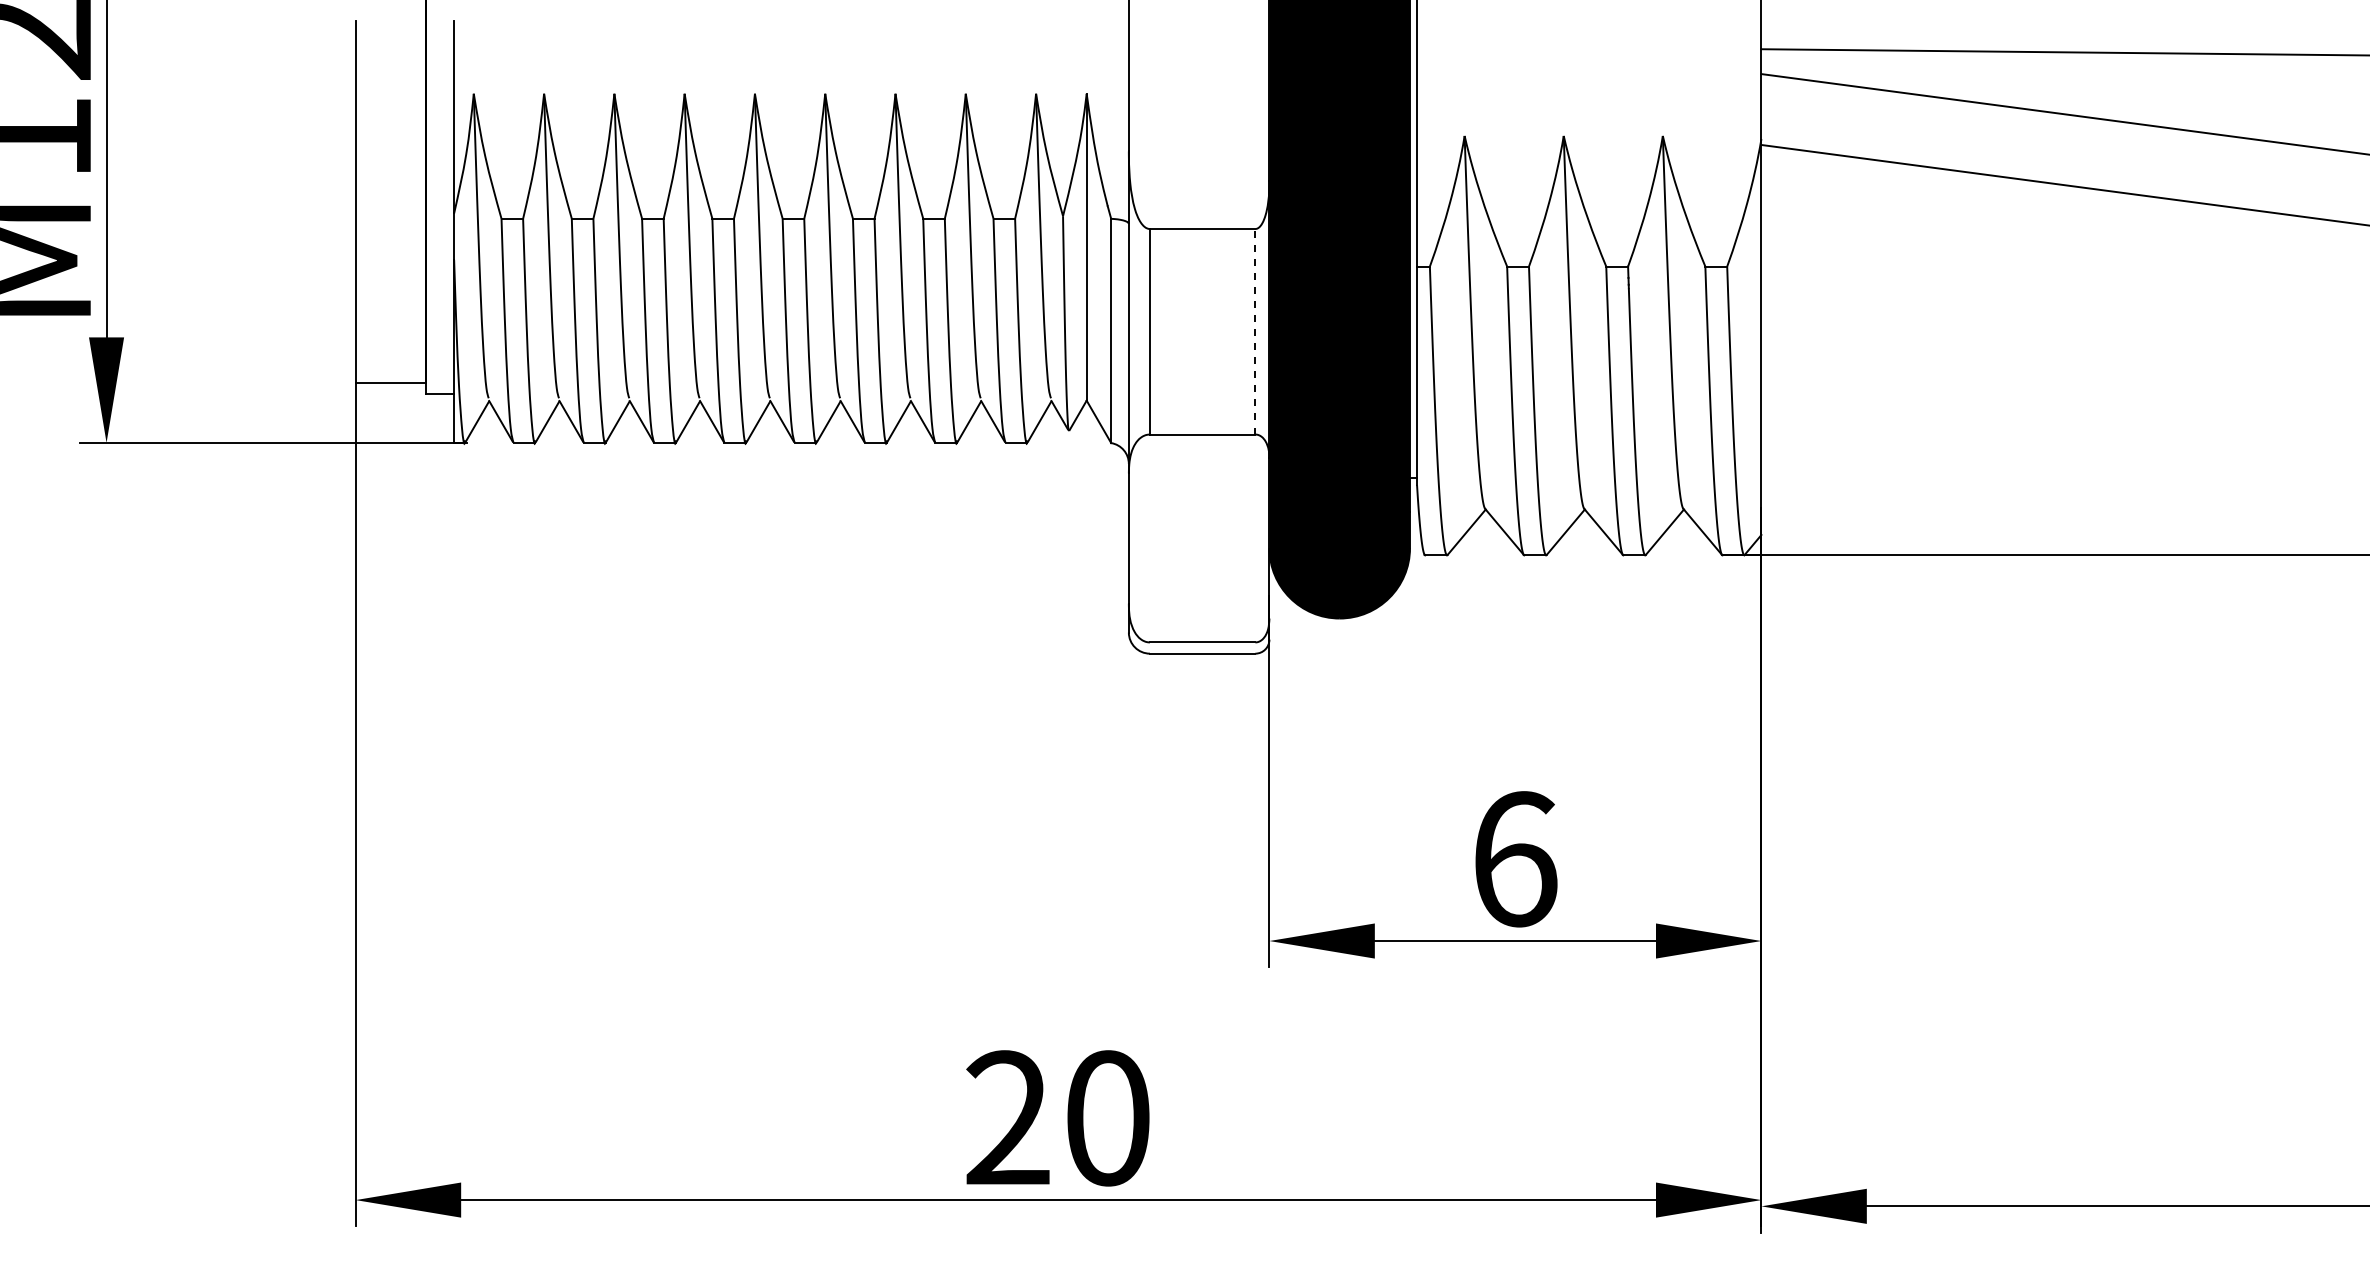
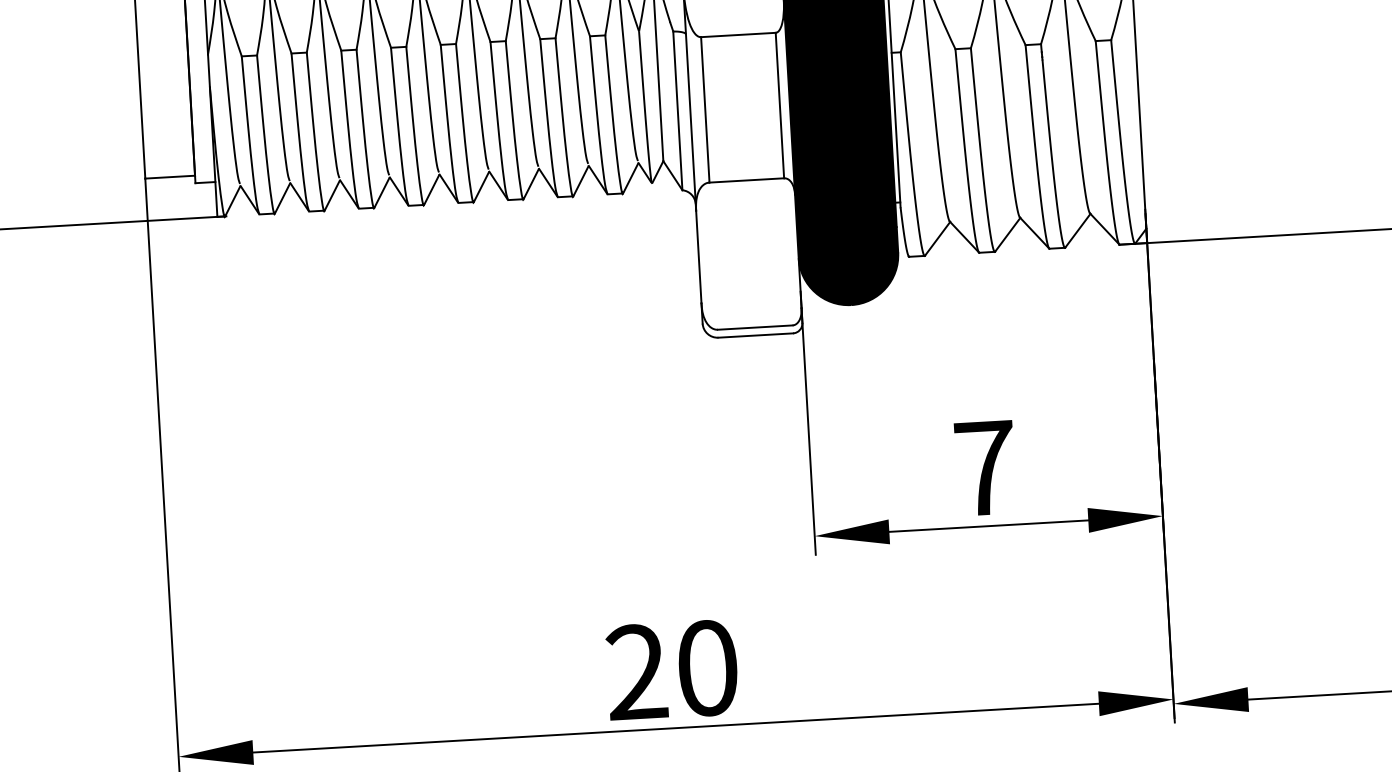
line: (1255, 331) -> (779, 105), dashed -> solid
text: (1515, 859) -> (985, 468), 6 -> 7

